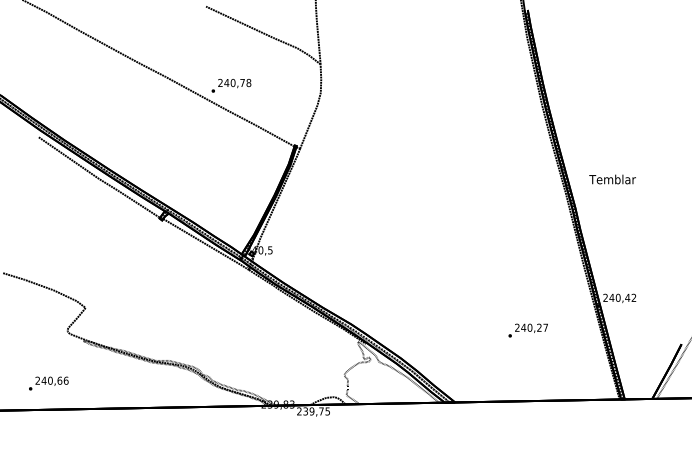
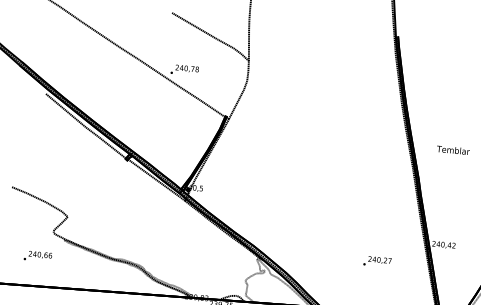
text: (612, 179) -> (453, 150), moved
text: (48, 383) -> (37, 256), moved

